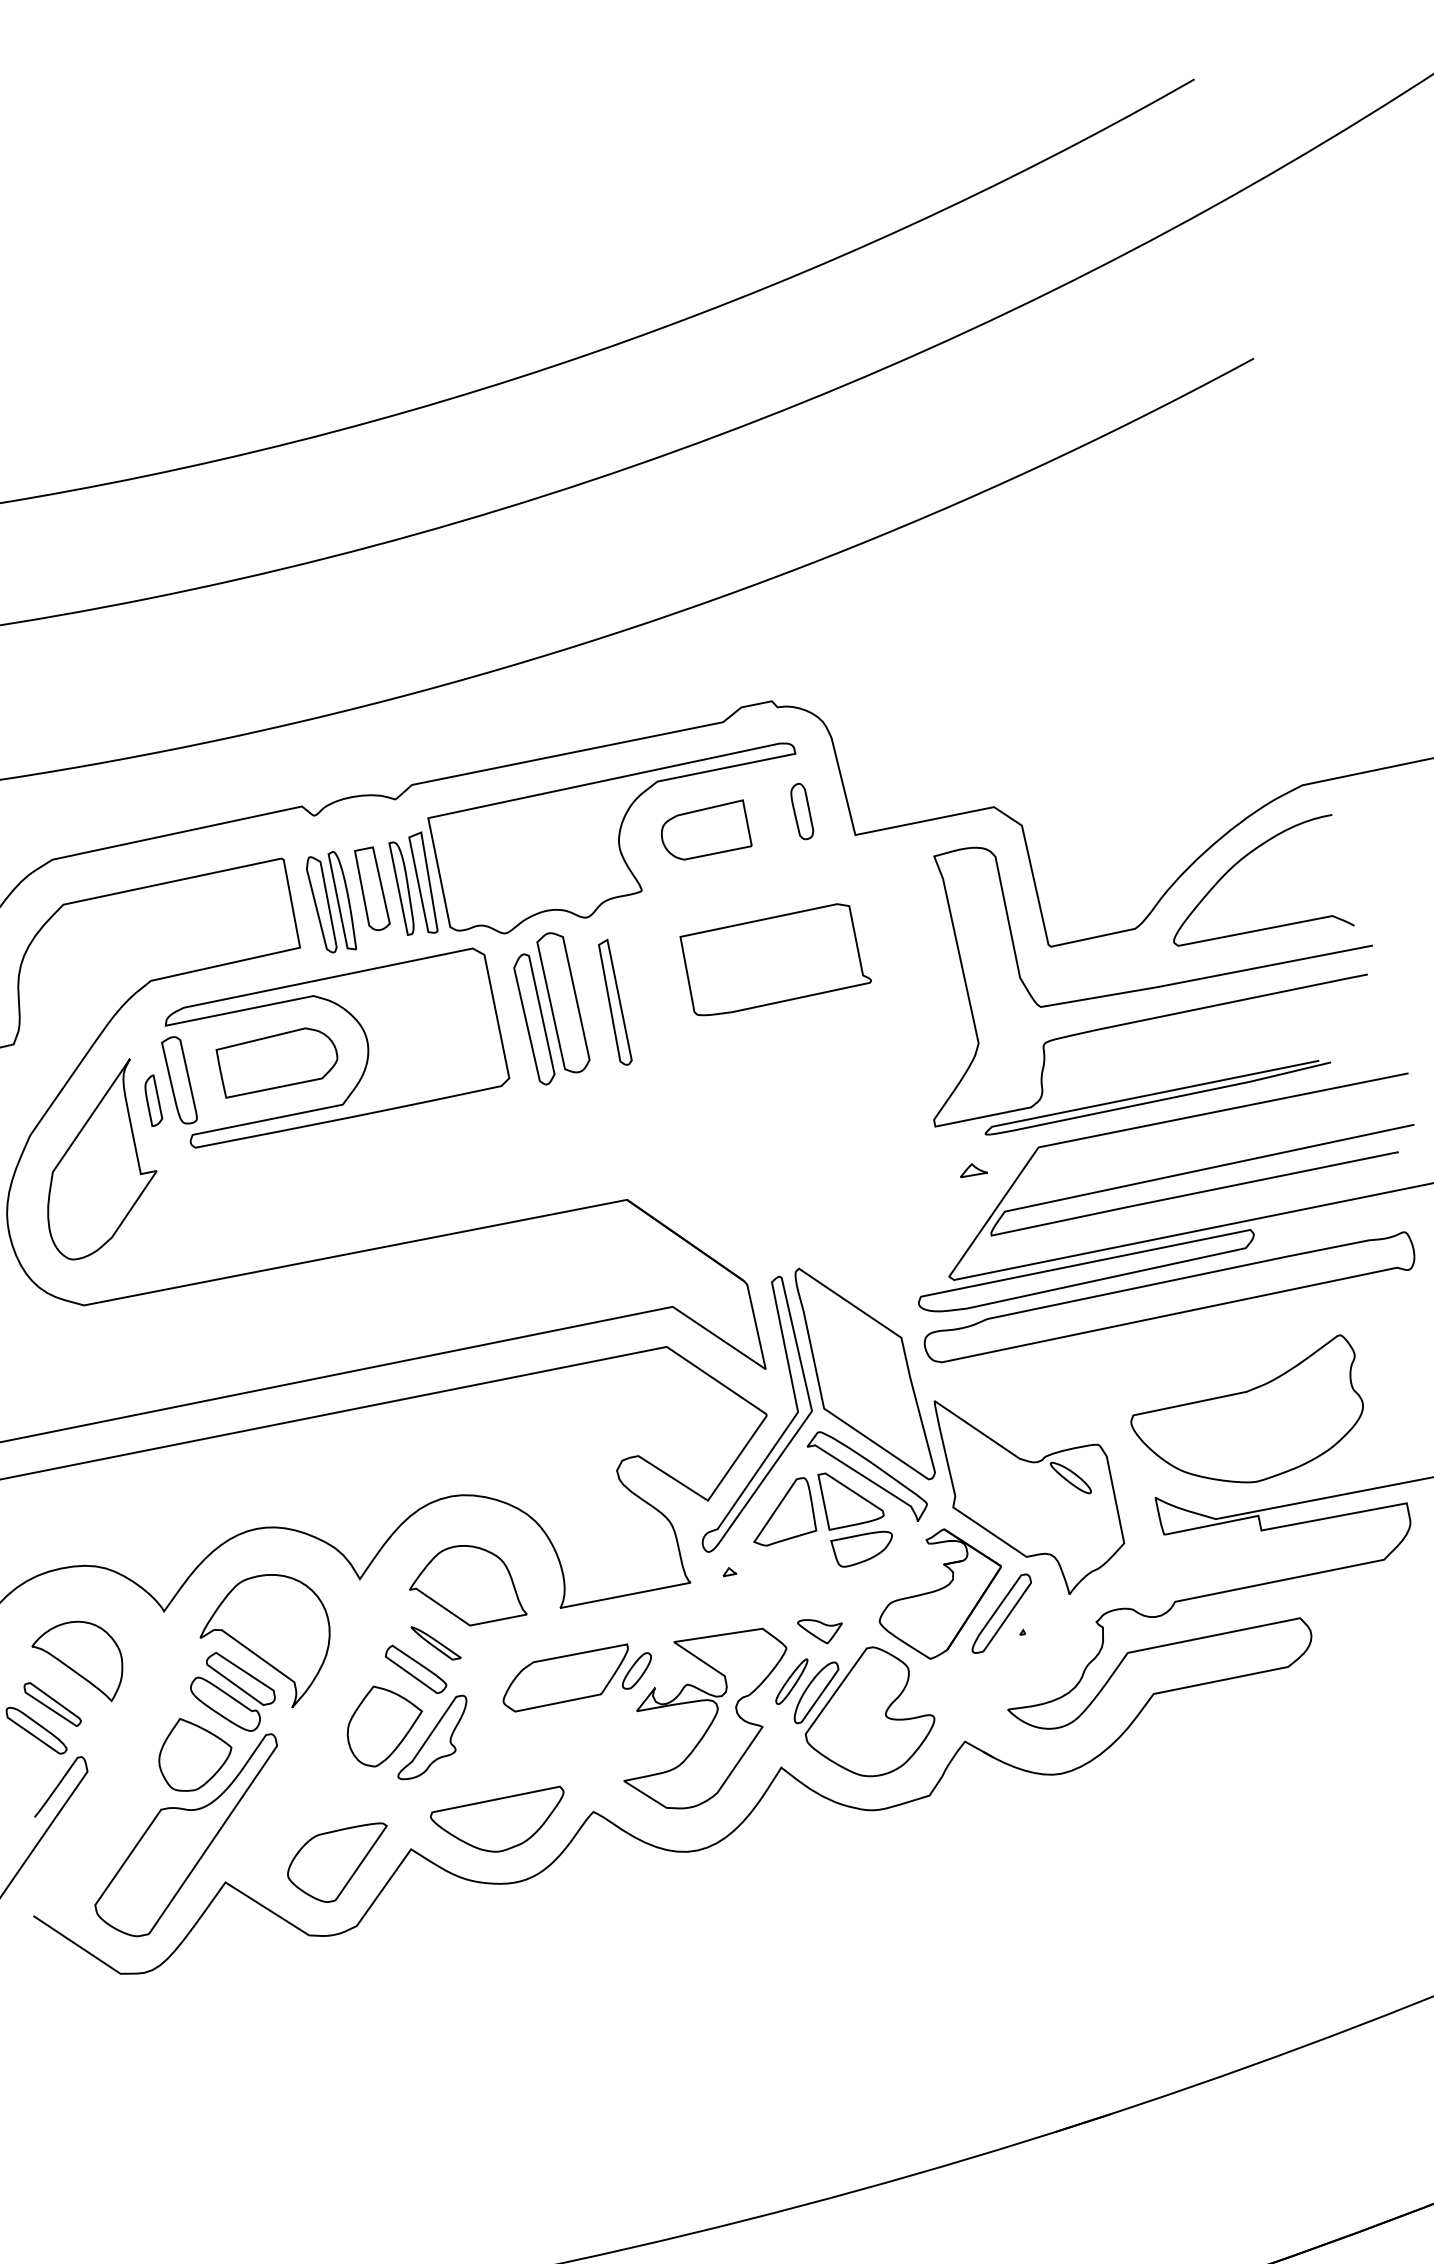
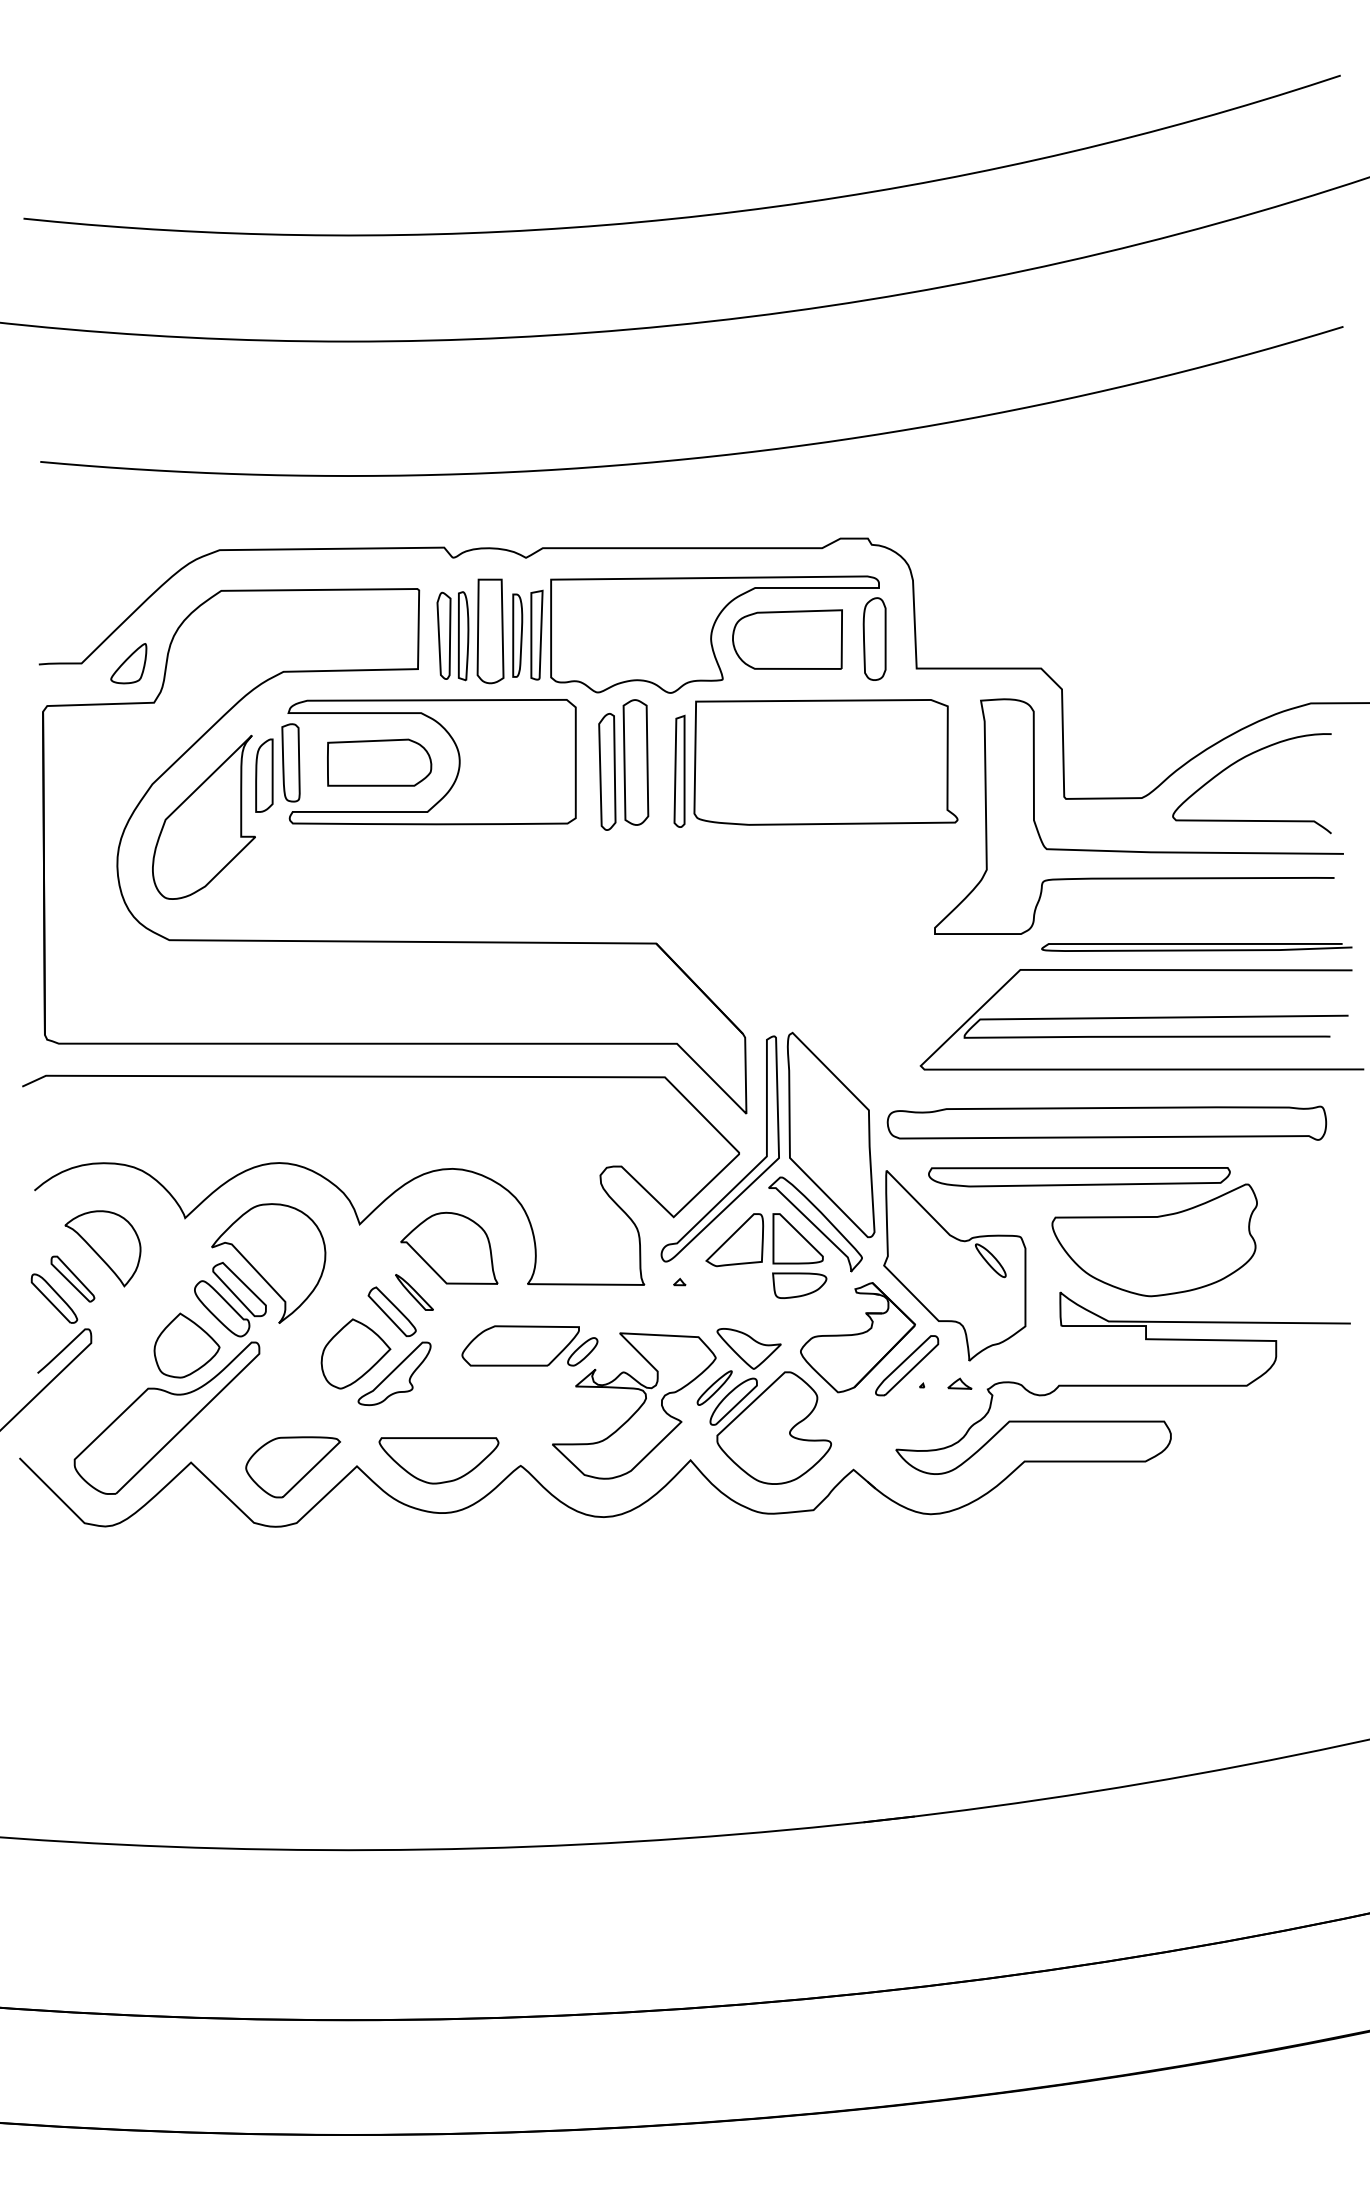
part: (801, 811) -> (874, 638), size x1.67
part: (704, 831) -> (787, 639), size x1.43
part: (372, 889) -> (490, 631), size x1.43
part: (774, 960) -> (825, 762), size x1.67
curve: (1157, 1099) -> (1196, 949), moved
part: (153, 1100) -> (264, 775), size x1.67
part: (972, 1169) -> (959, 1383), moved
part: (1087, 1273) -> (1079, 1177), moved
part: (820, 1630) -> (748, 1348), size x1.67

